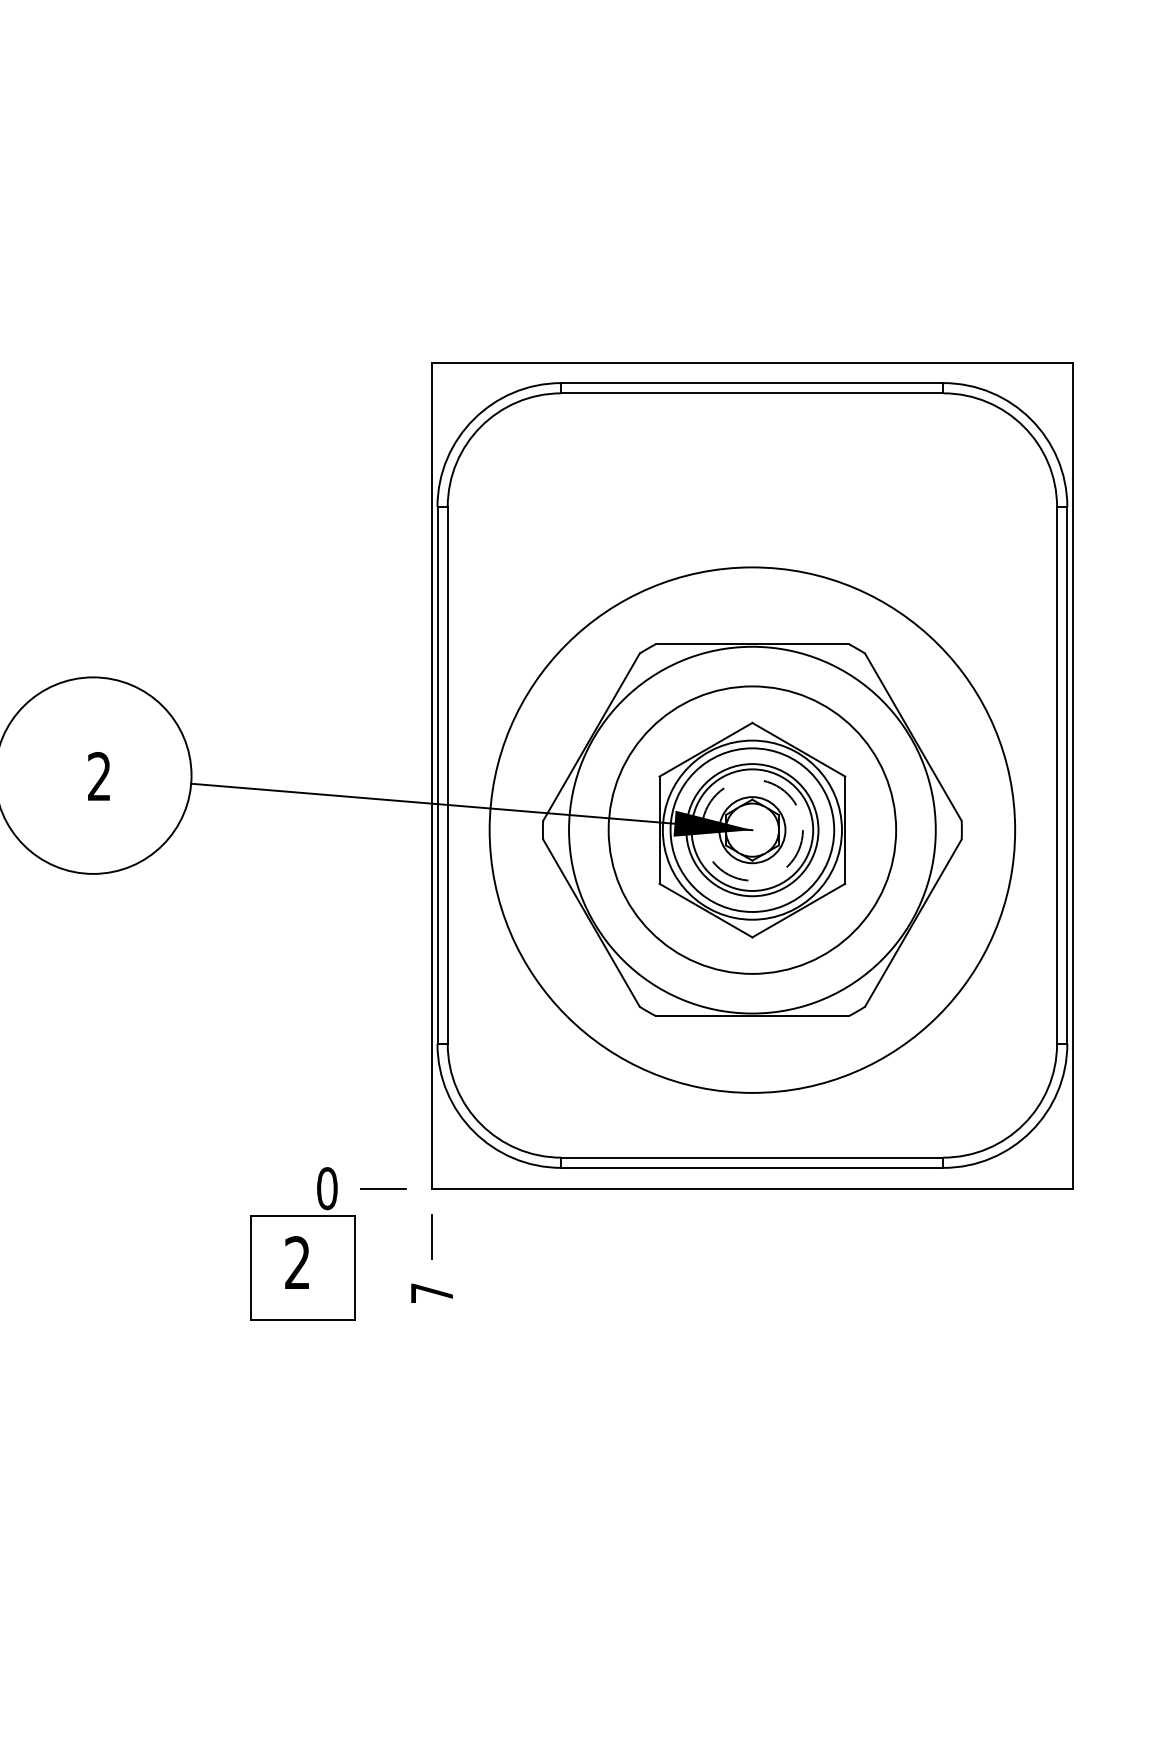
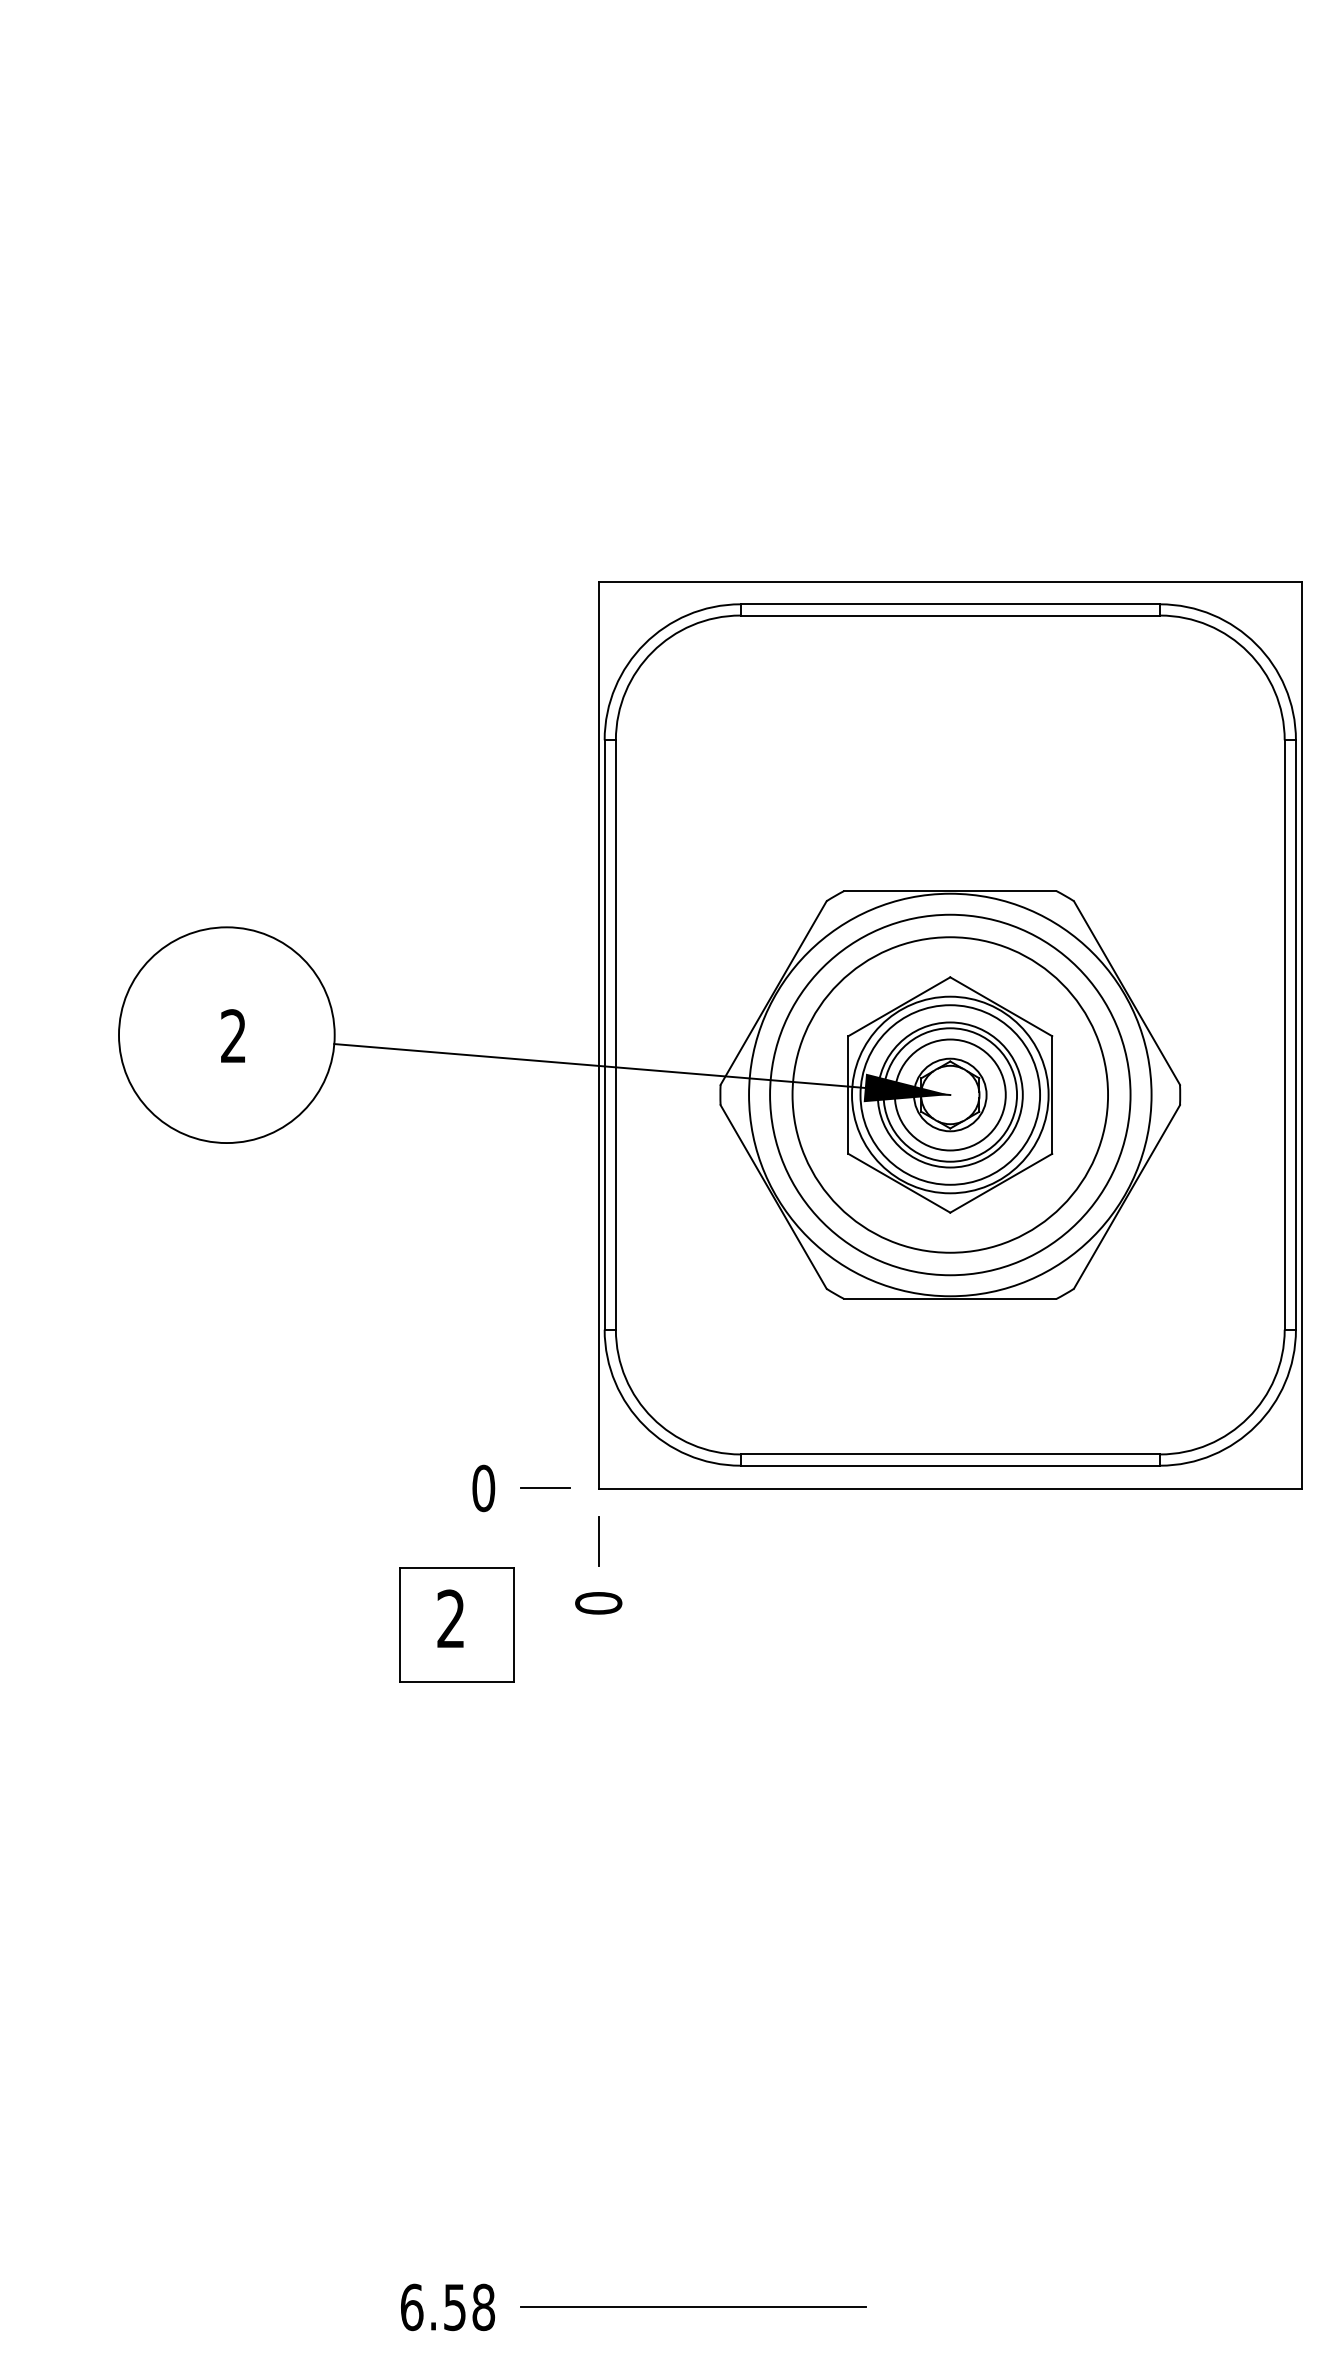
circle: (751, 829) -> (949, 1094), dashed -> solid
circle: (752, 829) -> (950, 1094), size x0.62
part: (302, 1267) -> (456, 1624), moved
text: (431, 1293) -> (598, 1603), 7 -> 0

